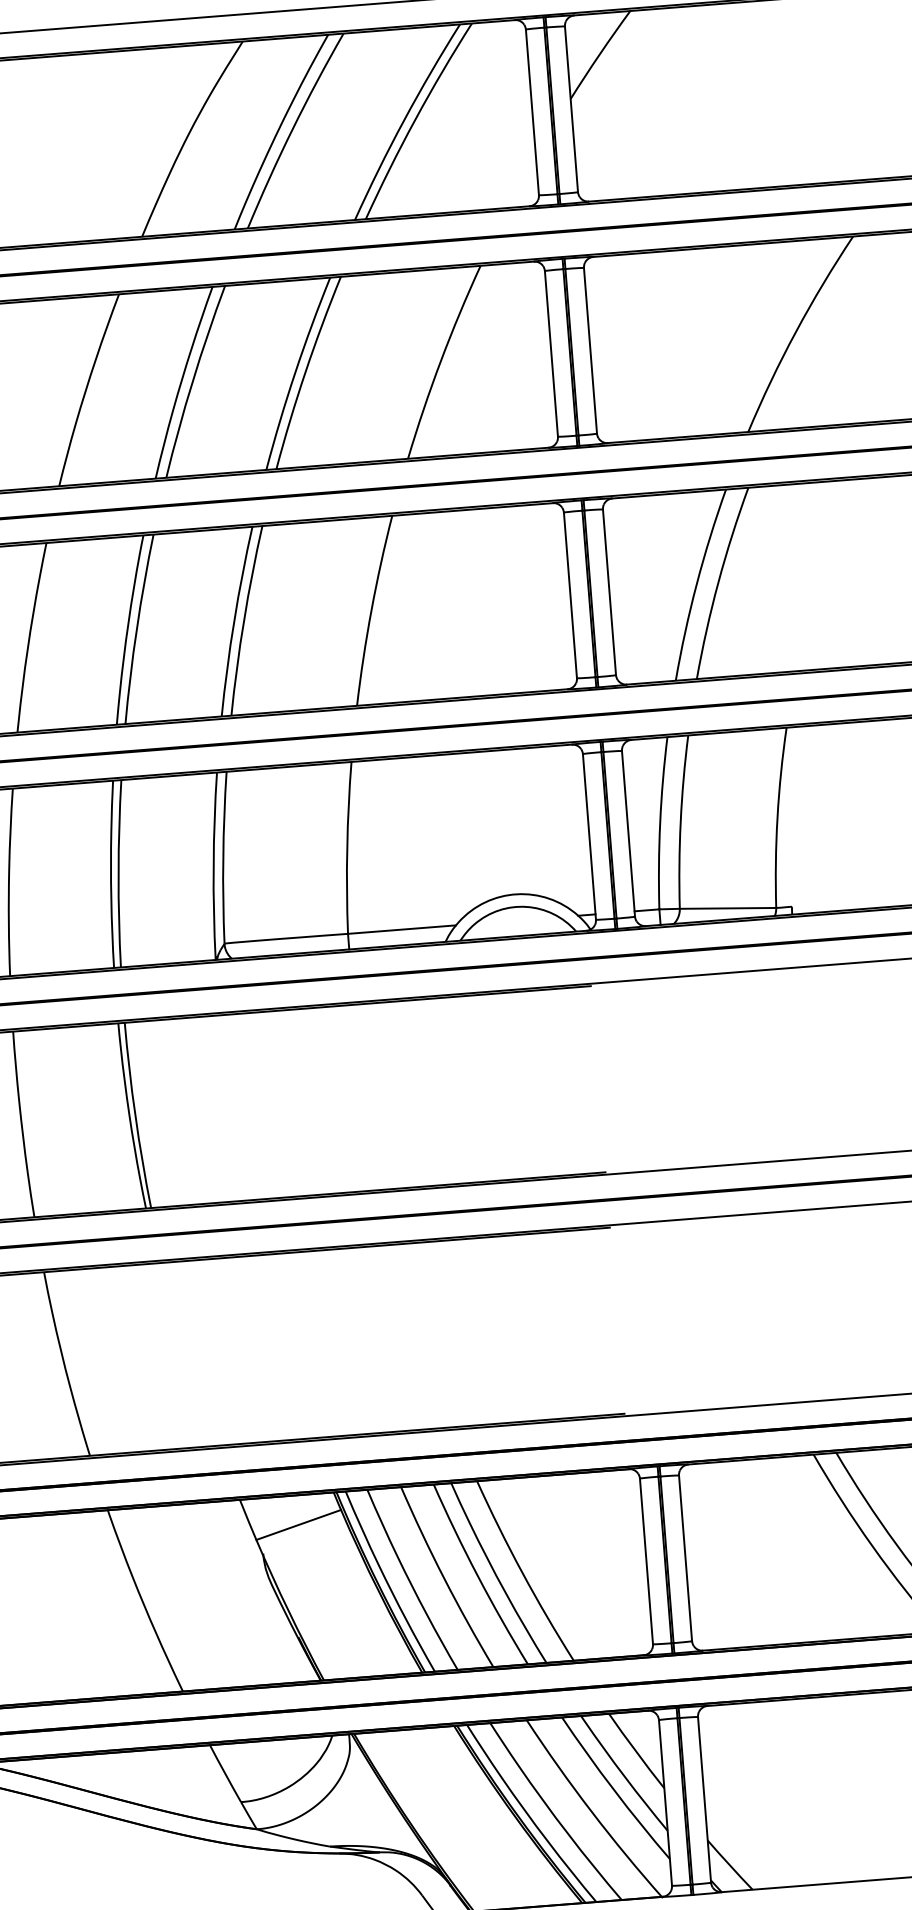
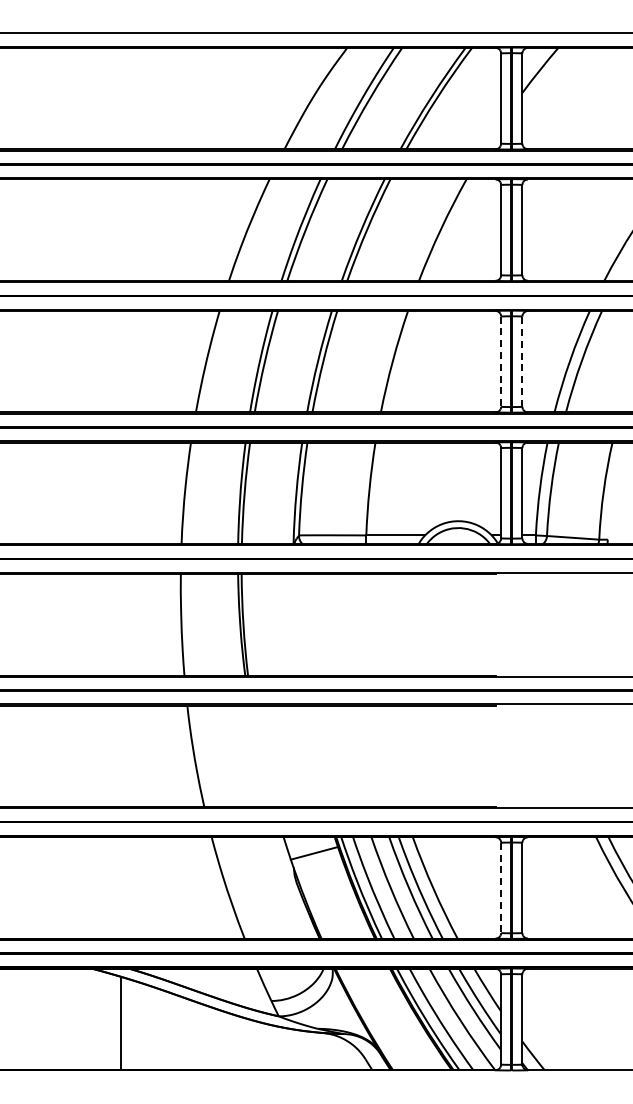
line: (609, 591) -> (522, 361), solid -> dashed
line: (571, 596) -> (501, 362), solid -> dashed
line: (647, 1562) -> (501, 888), solid -> dashed

